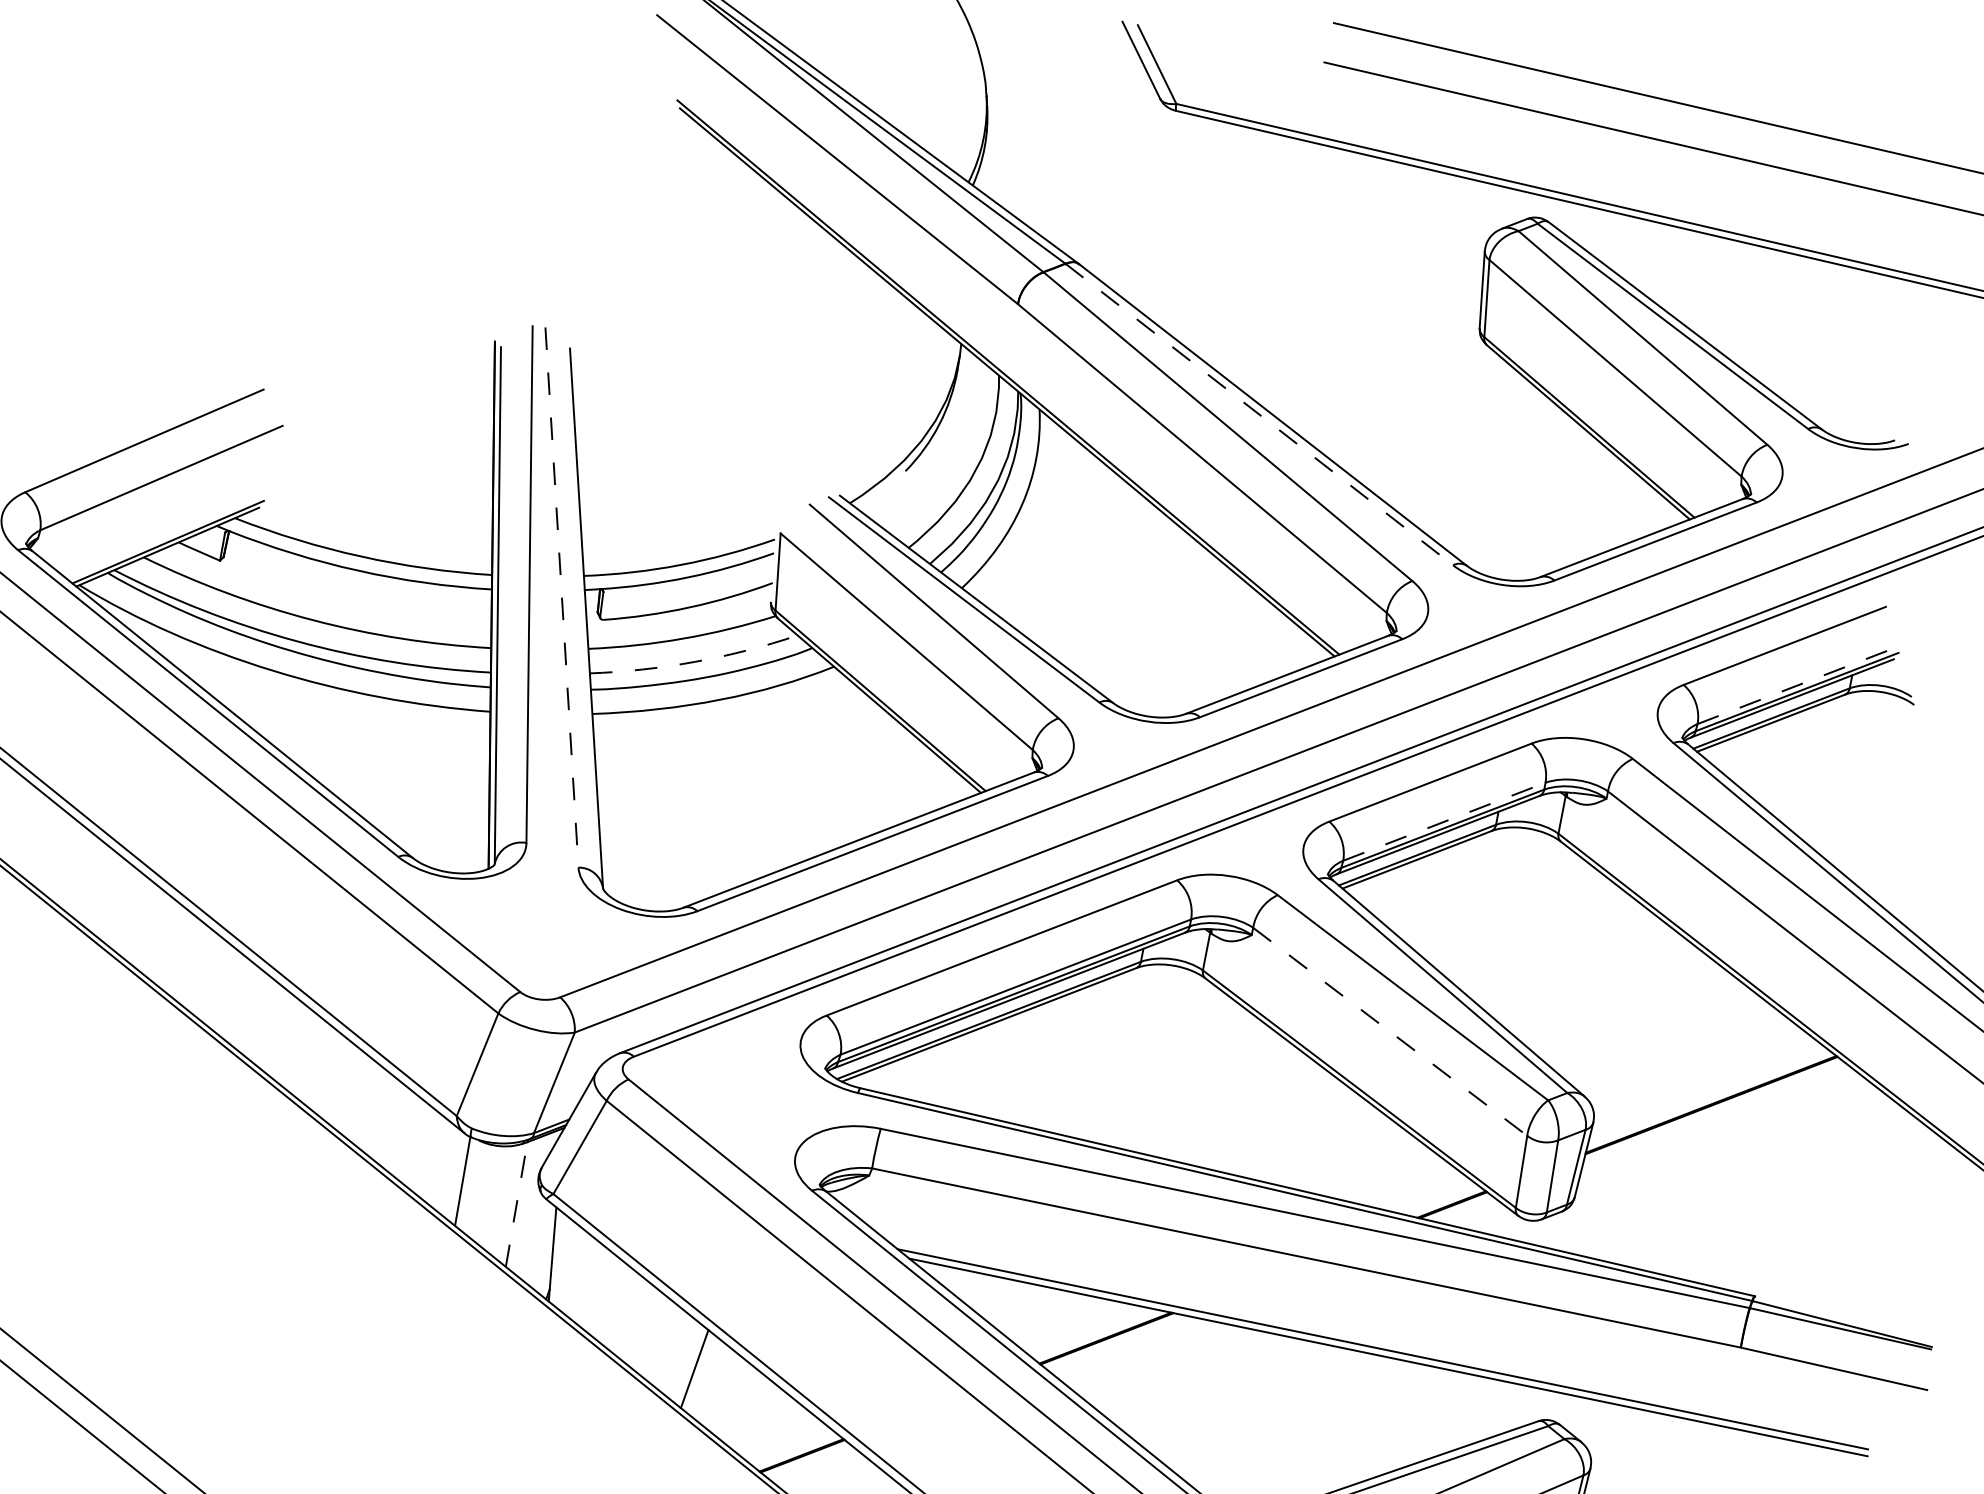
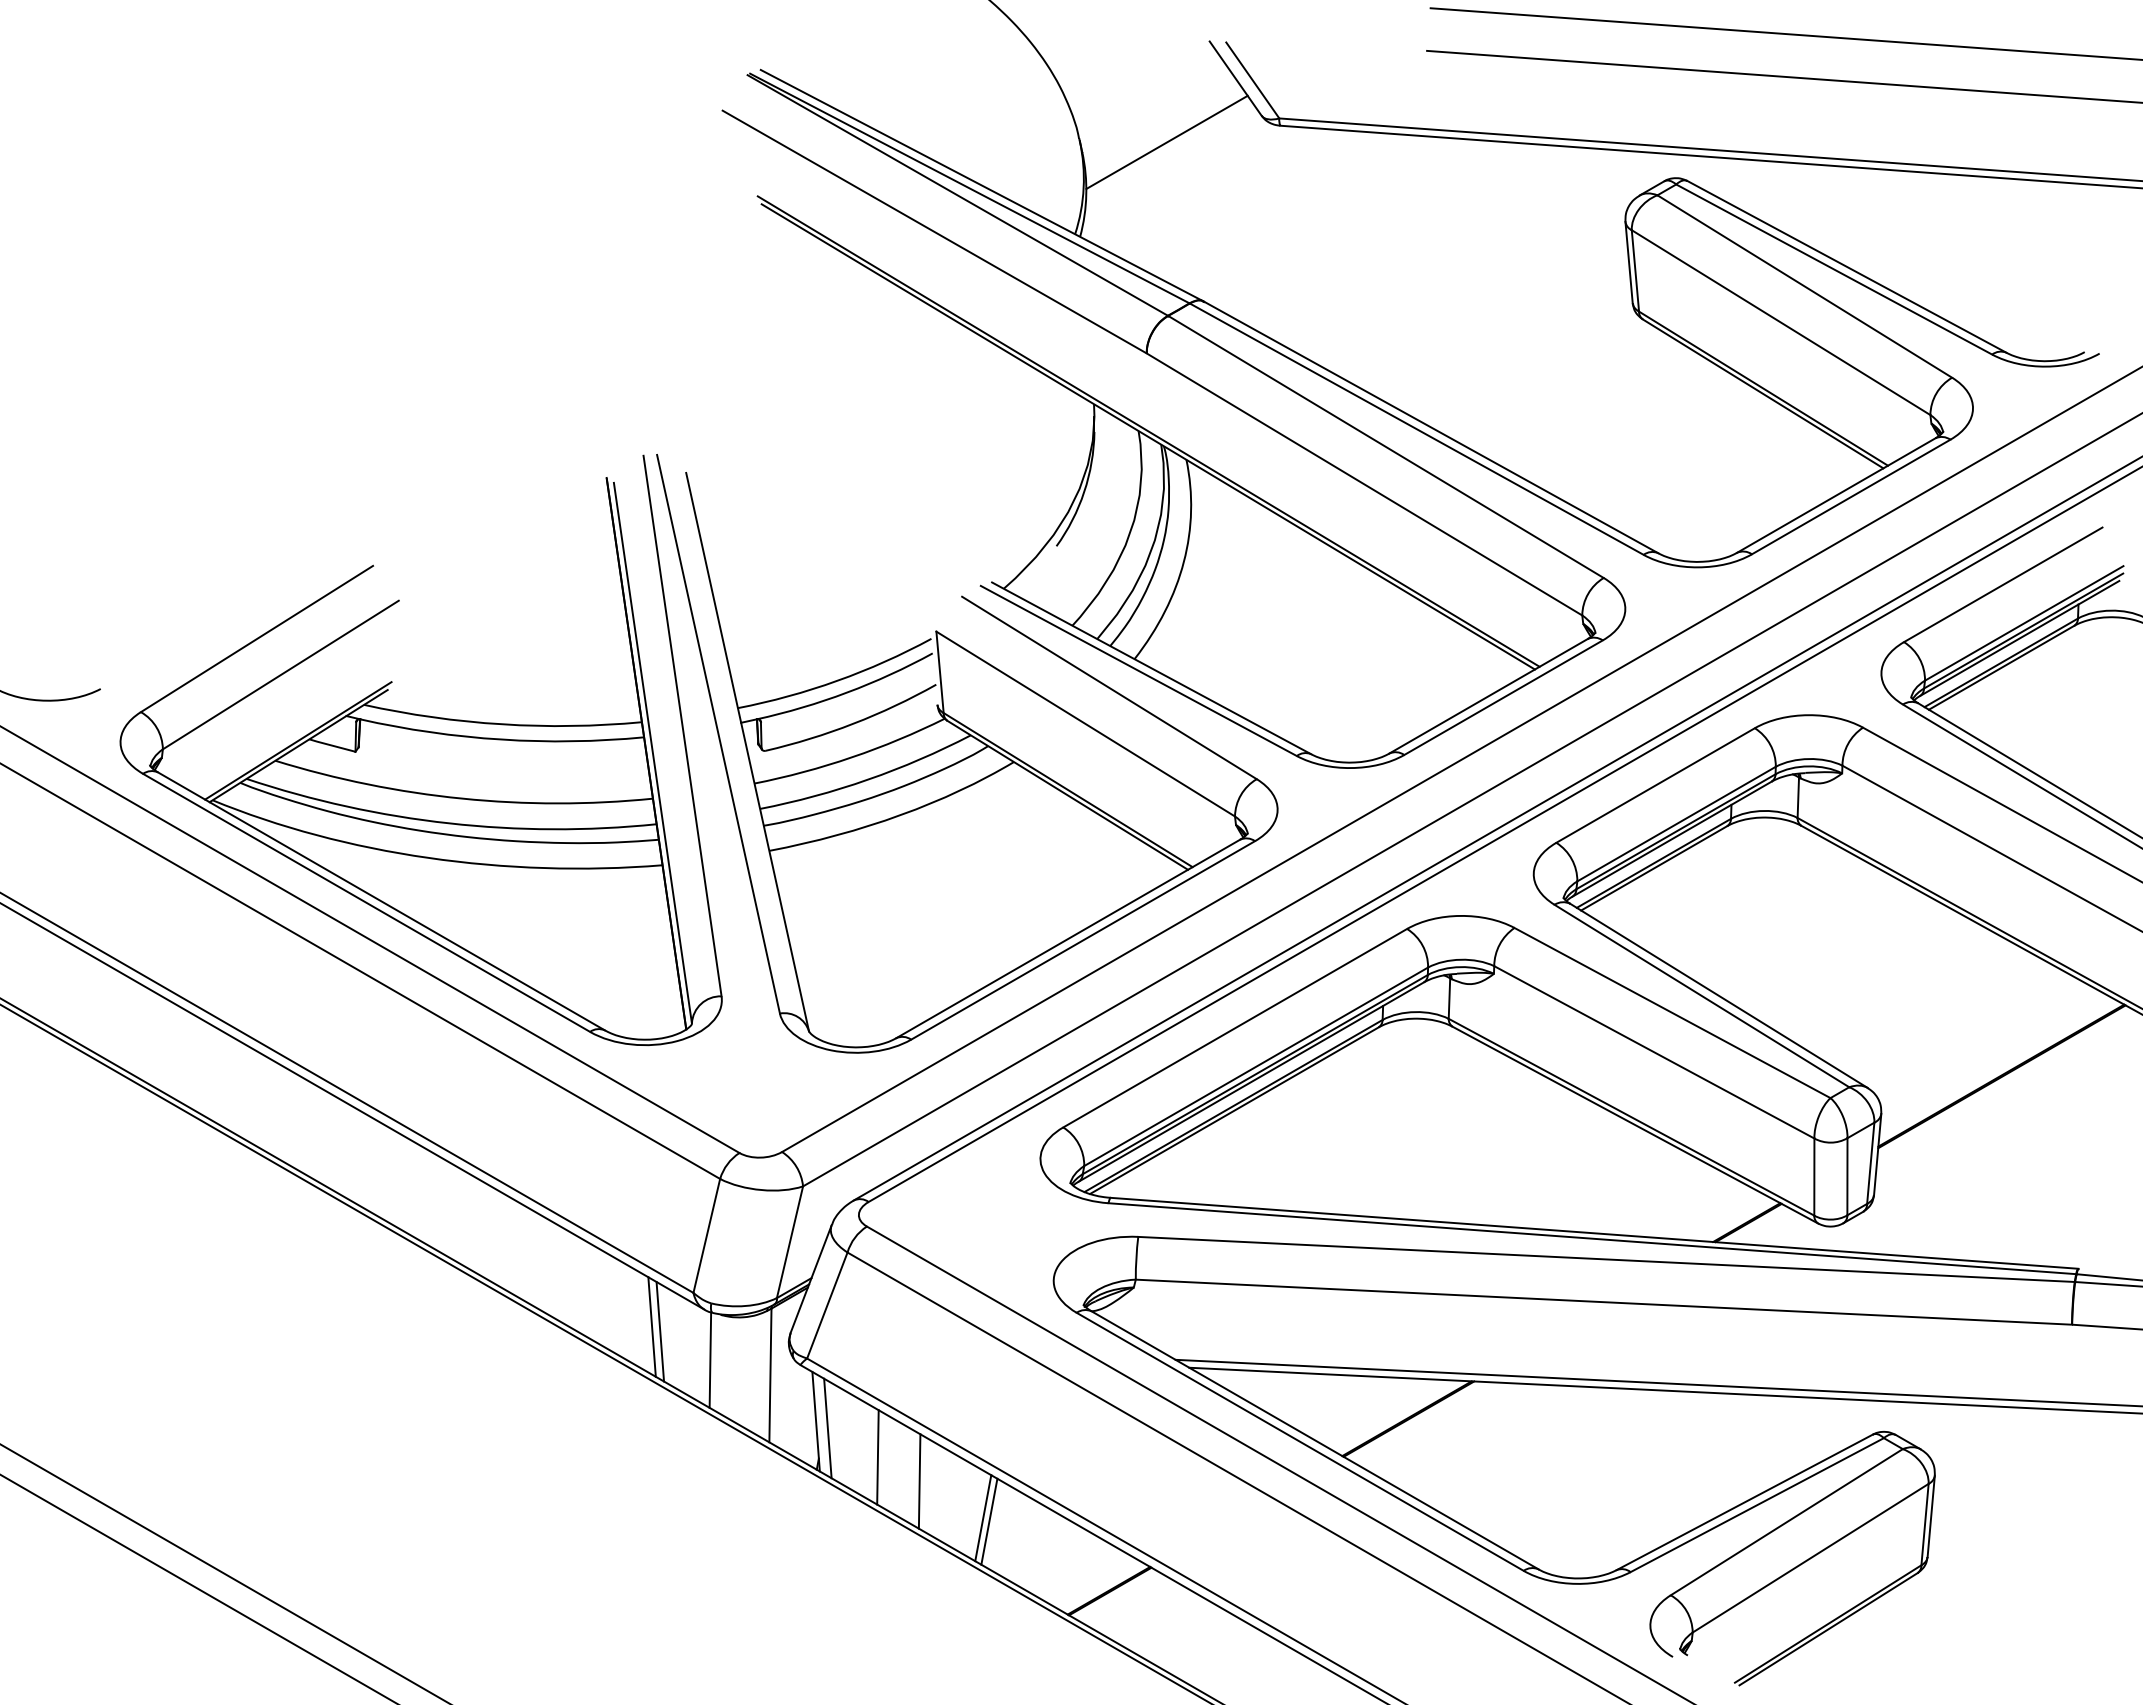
line: (1067, 109) -> (1166, 142), added
line: (1259, 414) -> (1417, 429), dashed -> solid
line: (561, 597) -> (718, 734), dashed -> solid
arc: (695, 661) -> (868, 779), dashed -> solid
line: (1799, 685) -> (2024, 623), dashed -> solid
line: (1444, 822) -> (1676, 824), dashed -> solid
line: (1390, 1032) -> (1654, 1052), dashed -> solid
line: (412, 1141) -> (651, 1326), added
line: (420, 1147) -> (660, 1331), added
line: (516, 1204) -> (770, 1375), dashed -> solid
line: (562, 1262) -> (827, 1428), added
line: (604, 1296) -> (877, 1457), added
line: (640, 1325) -> (919, 1481), added
line: (700, 1373) -> (989, 1521), added

